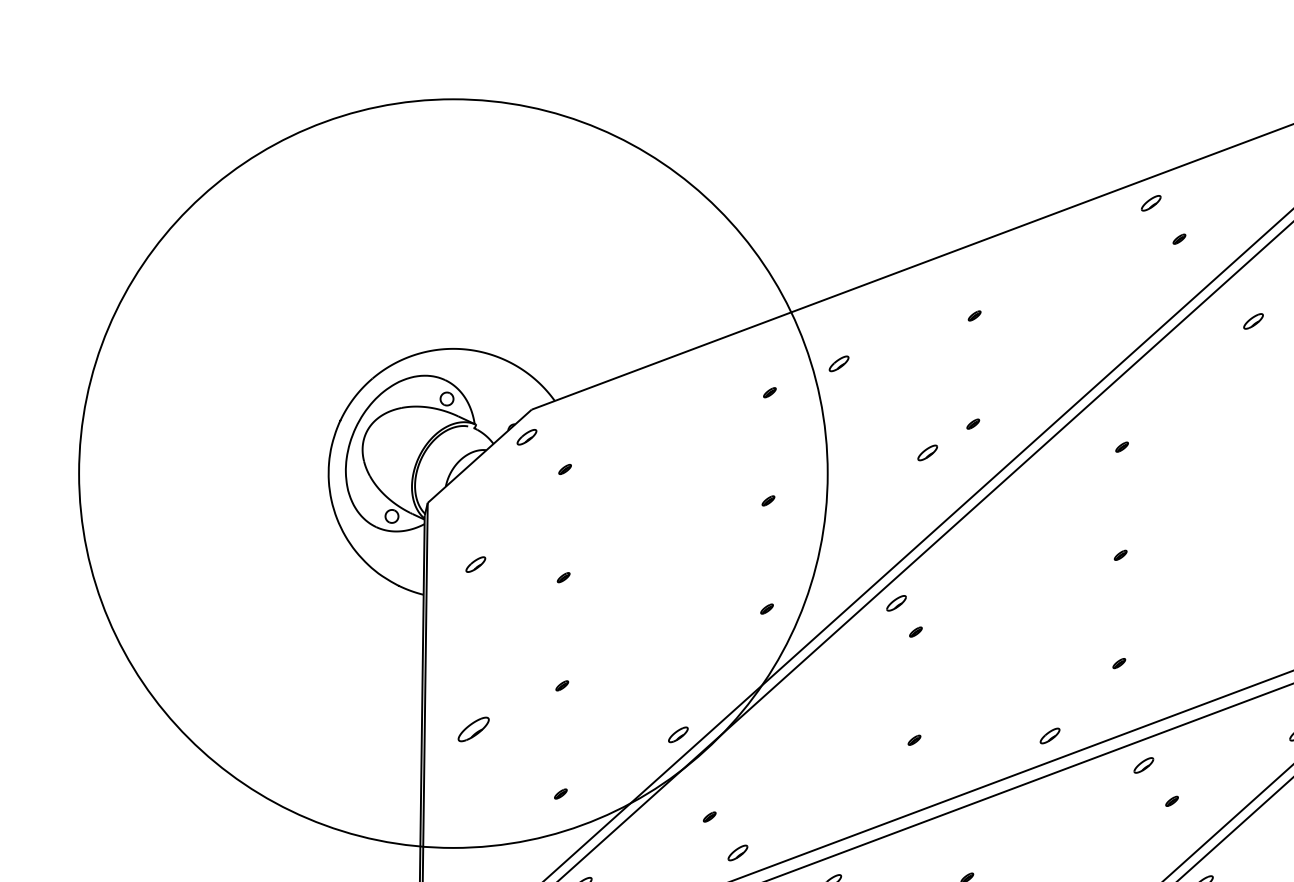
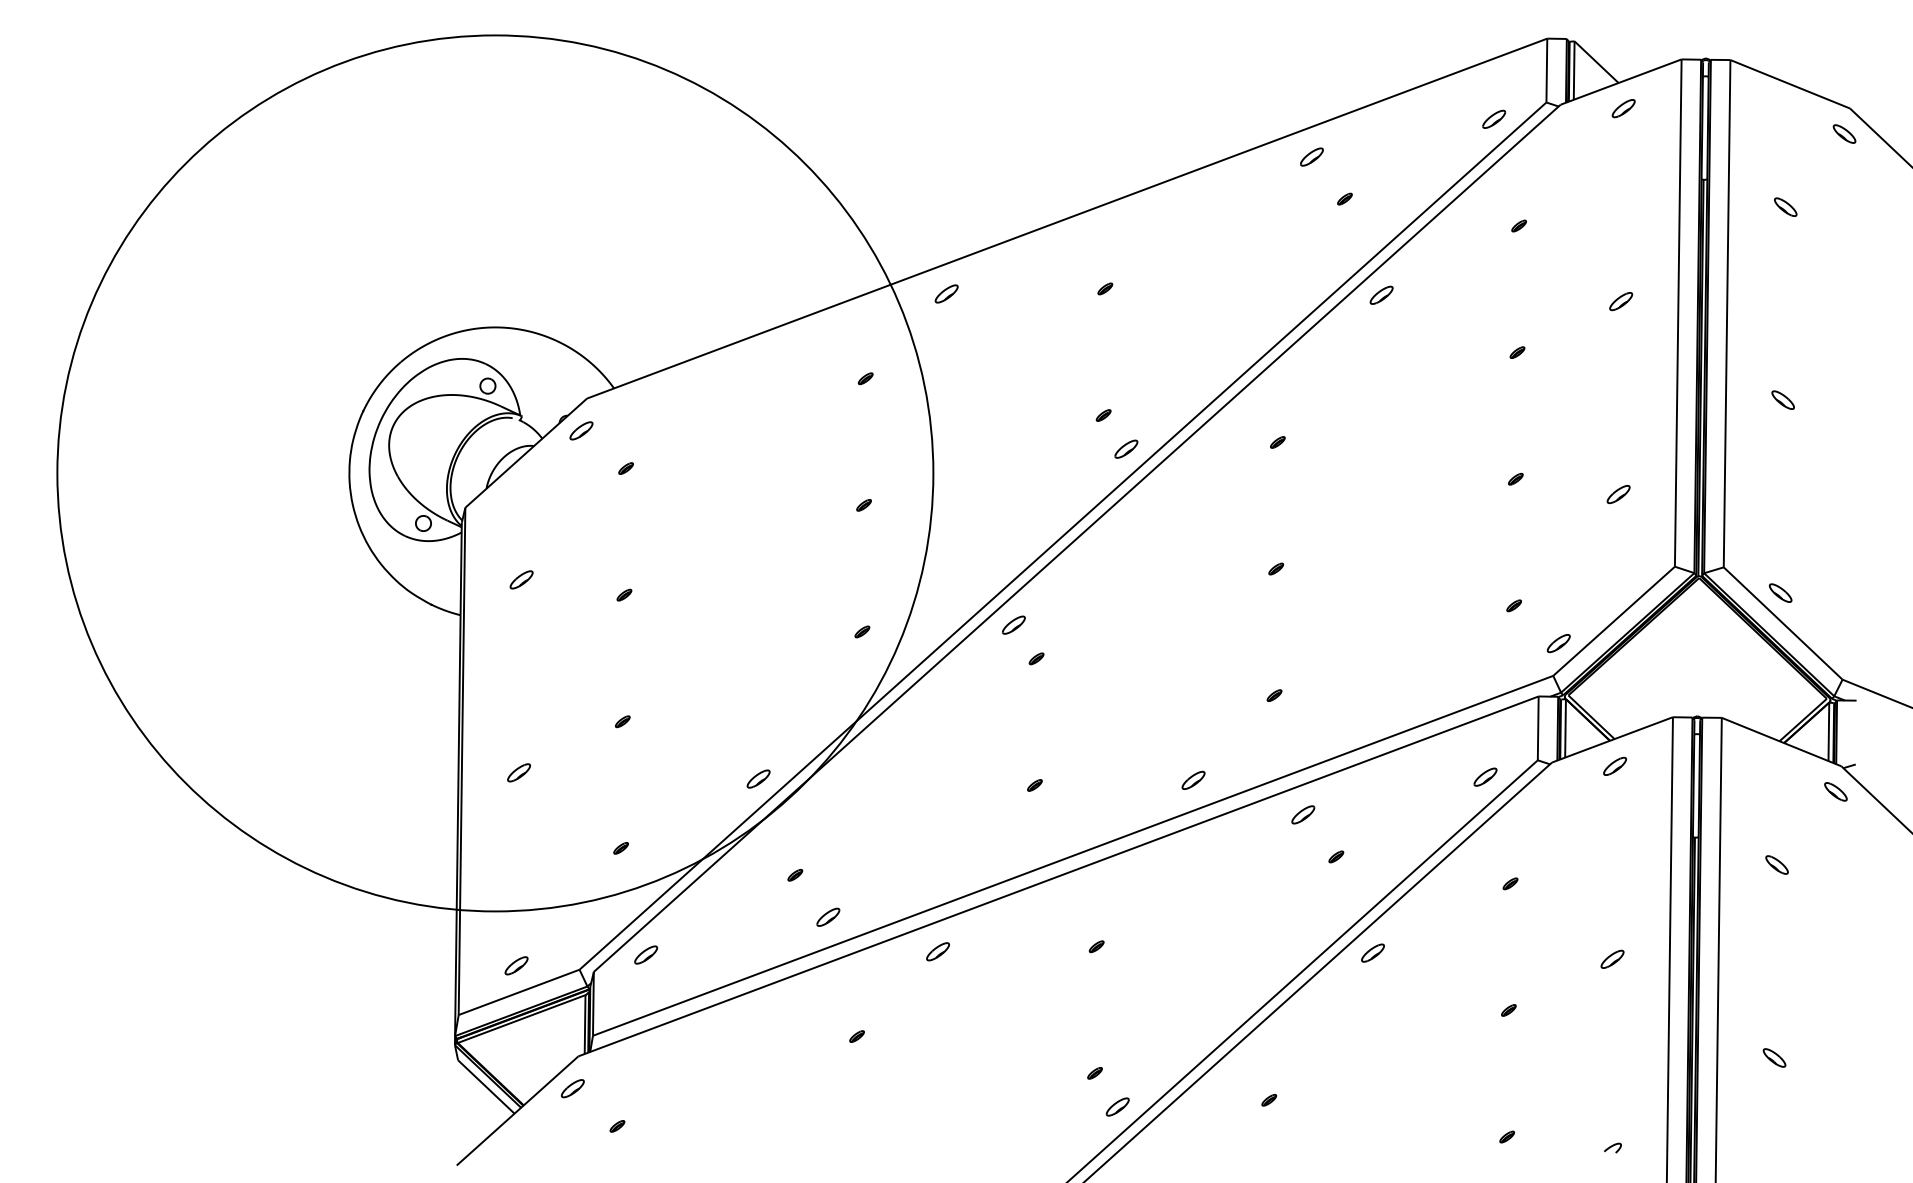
part: (1253, 320) -> (1381, 294), moved
part: (838, 363) -> (946, 293), moved
part: (927, 452) -> (1126, 448), moved
part: (473, 729) -> (518, 772), size x0.62

